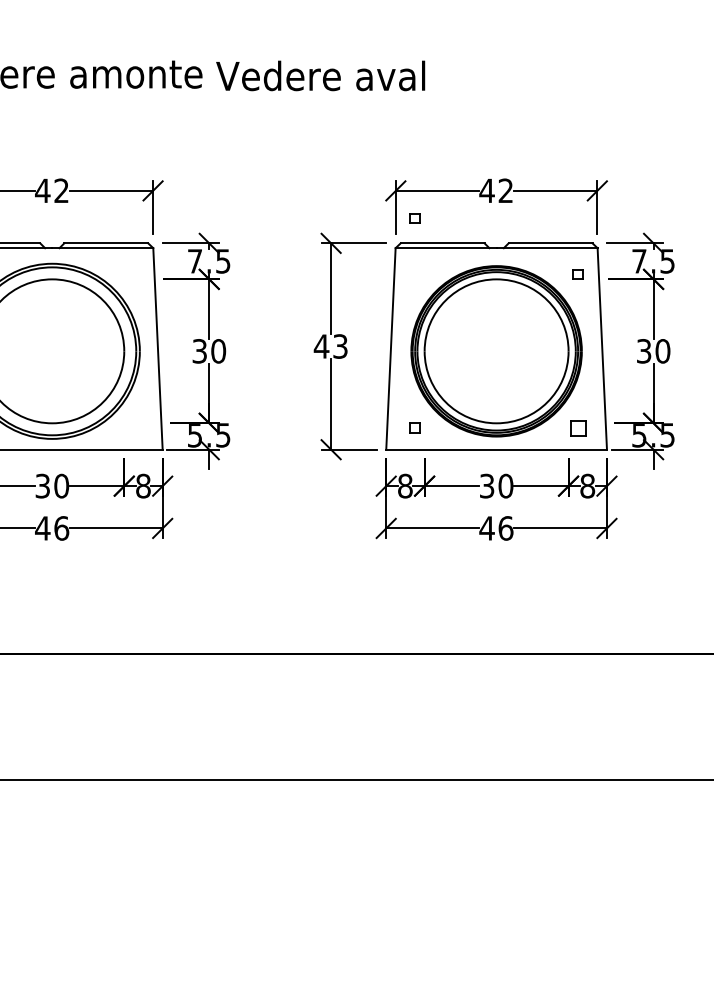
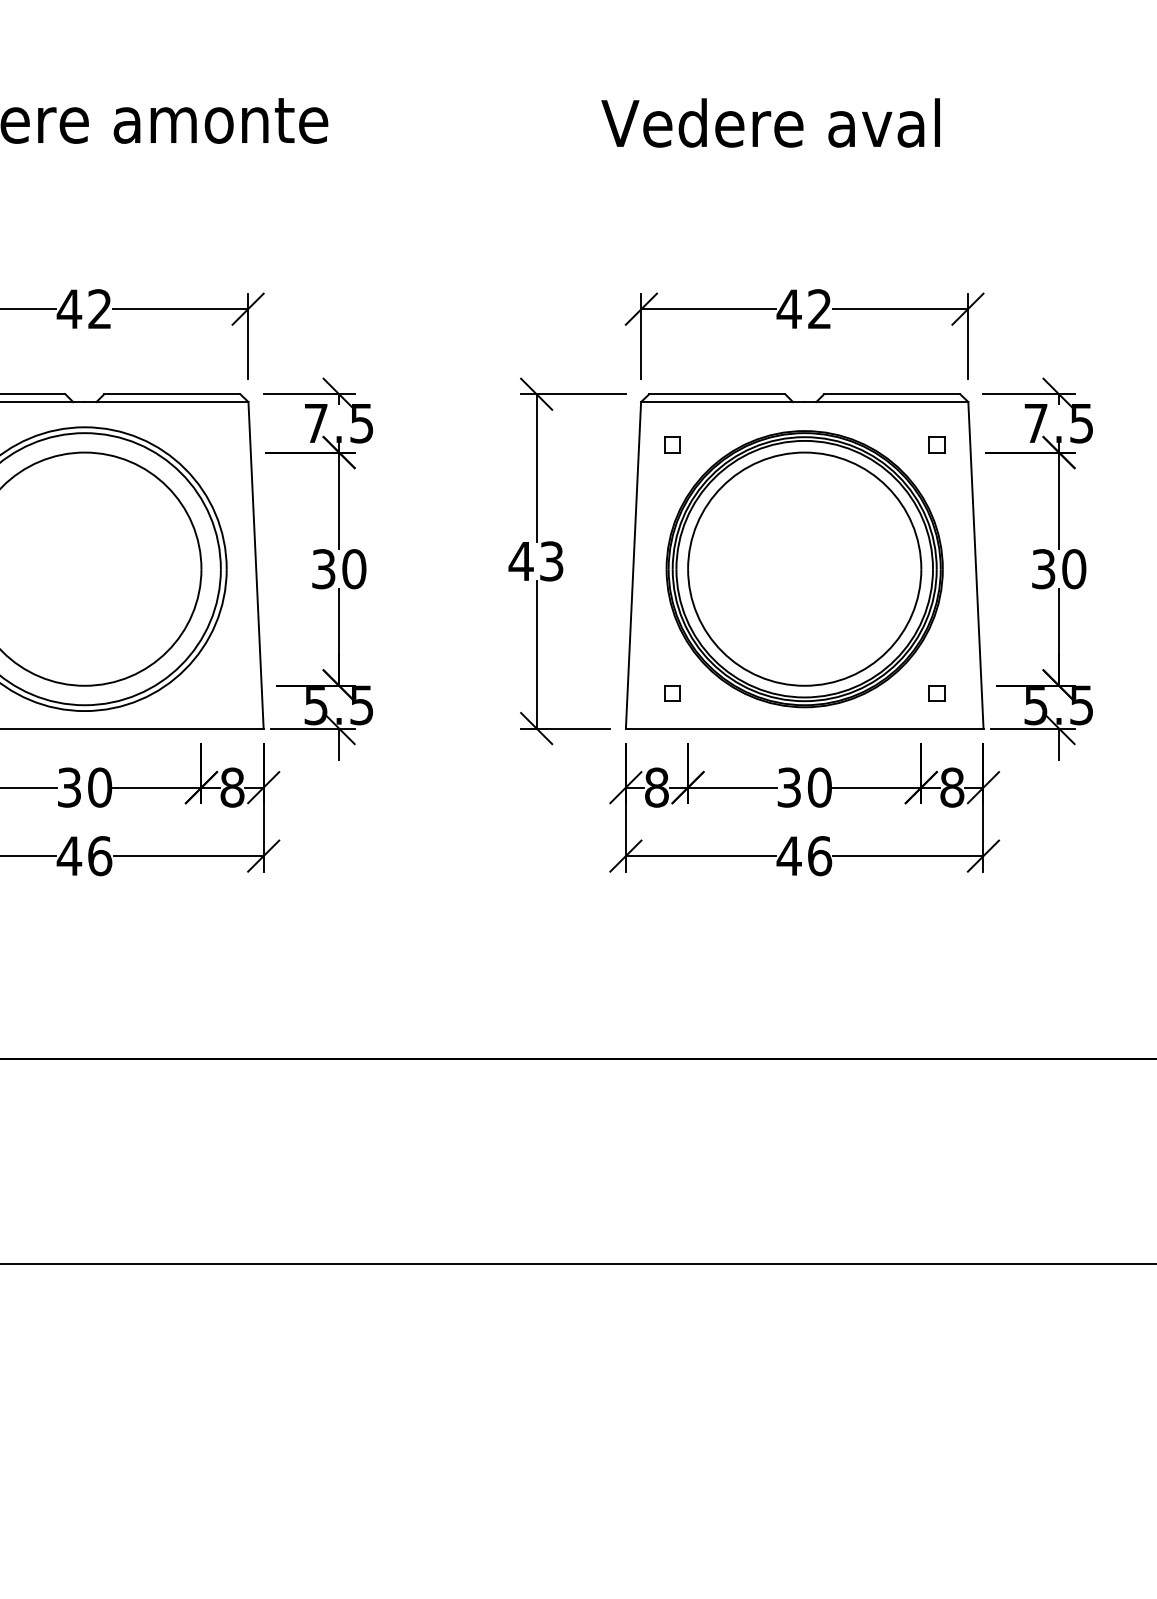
text: (320, 75) -> (770, 122), moved
part: (414, 218) -> (671, 444), moved
part: (577, 427) -> (935, 692), size x0.62

